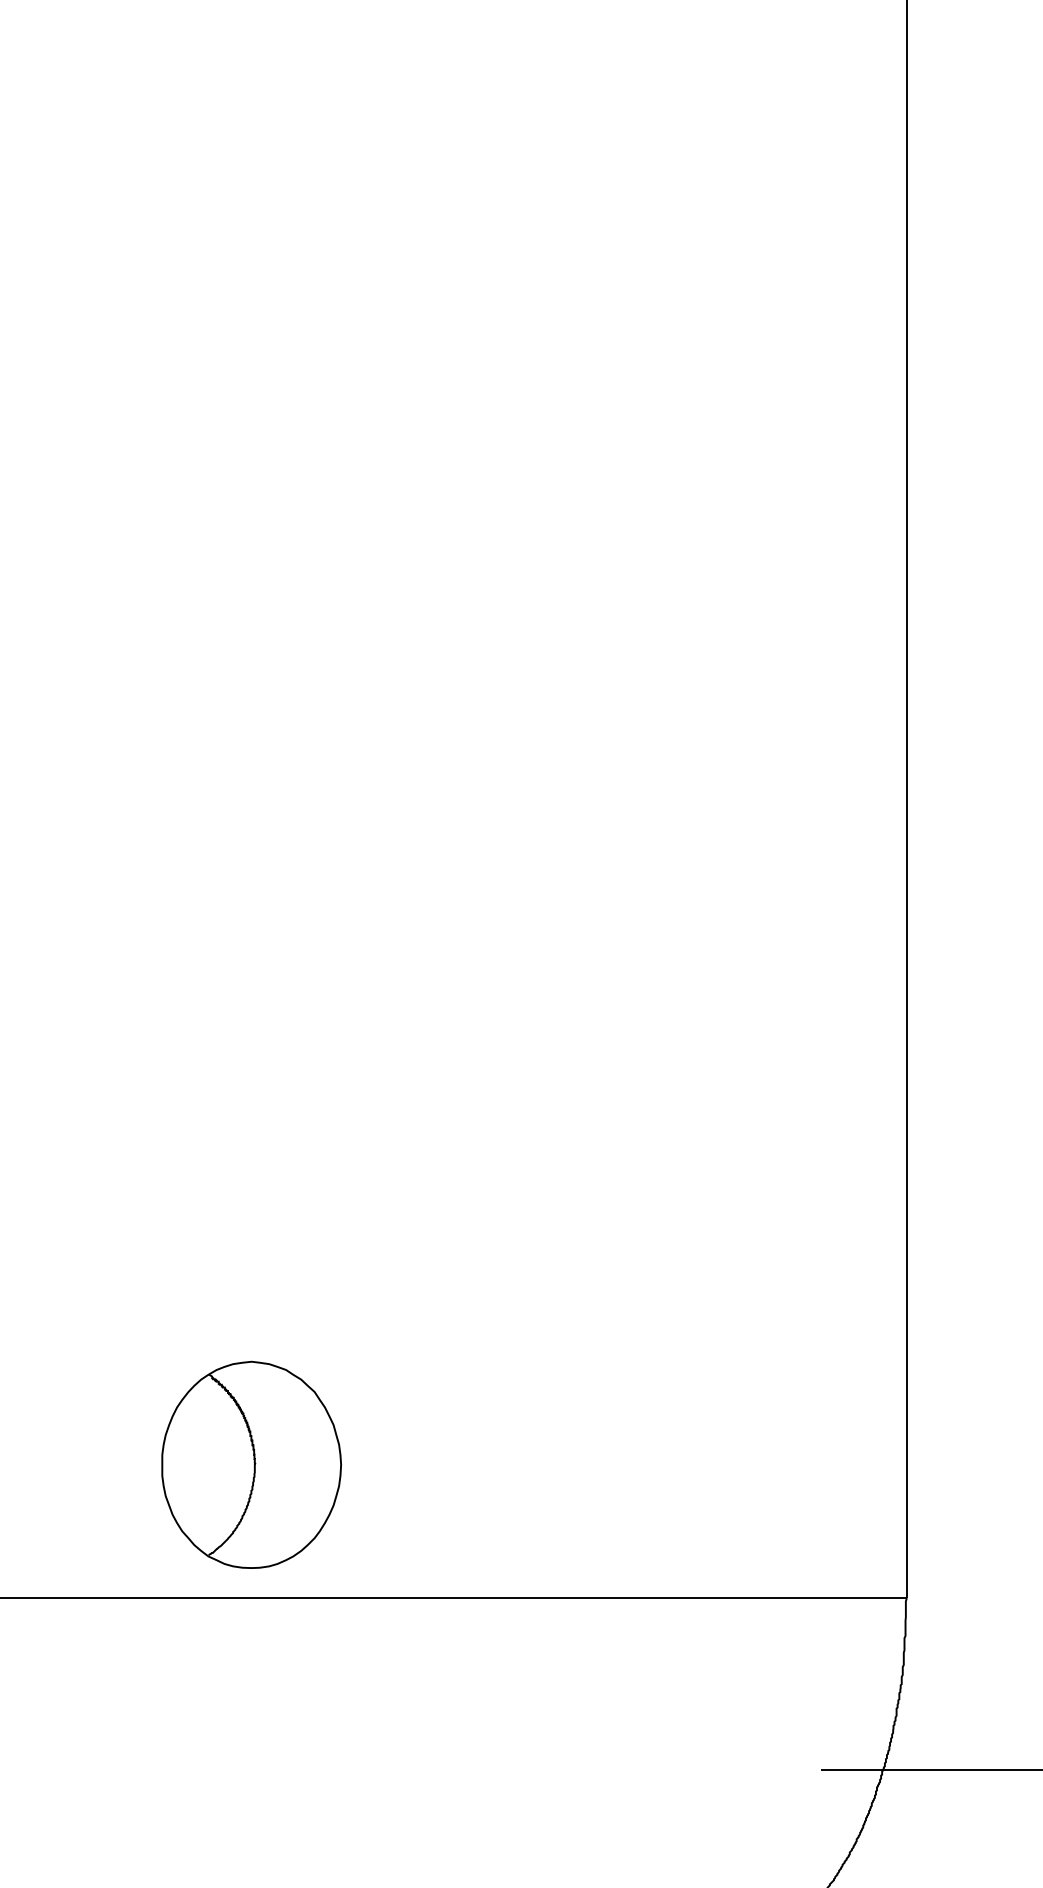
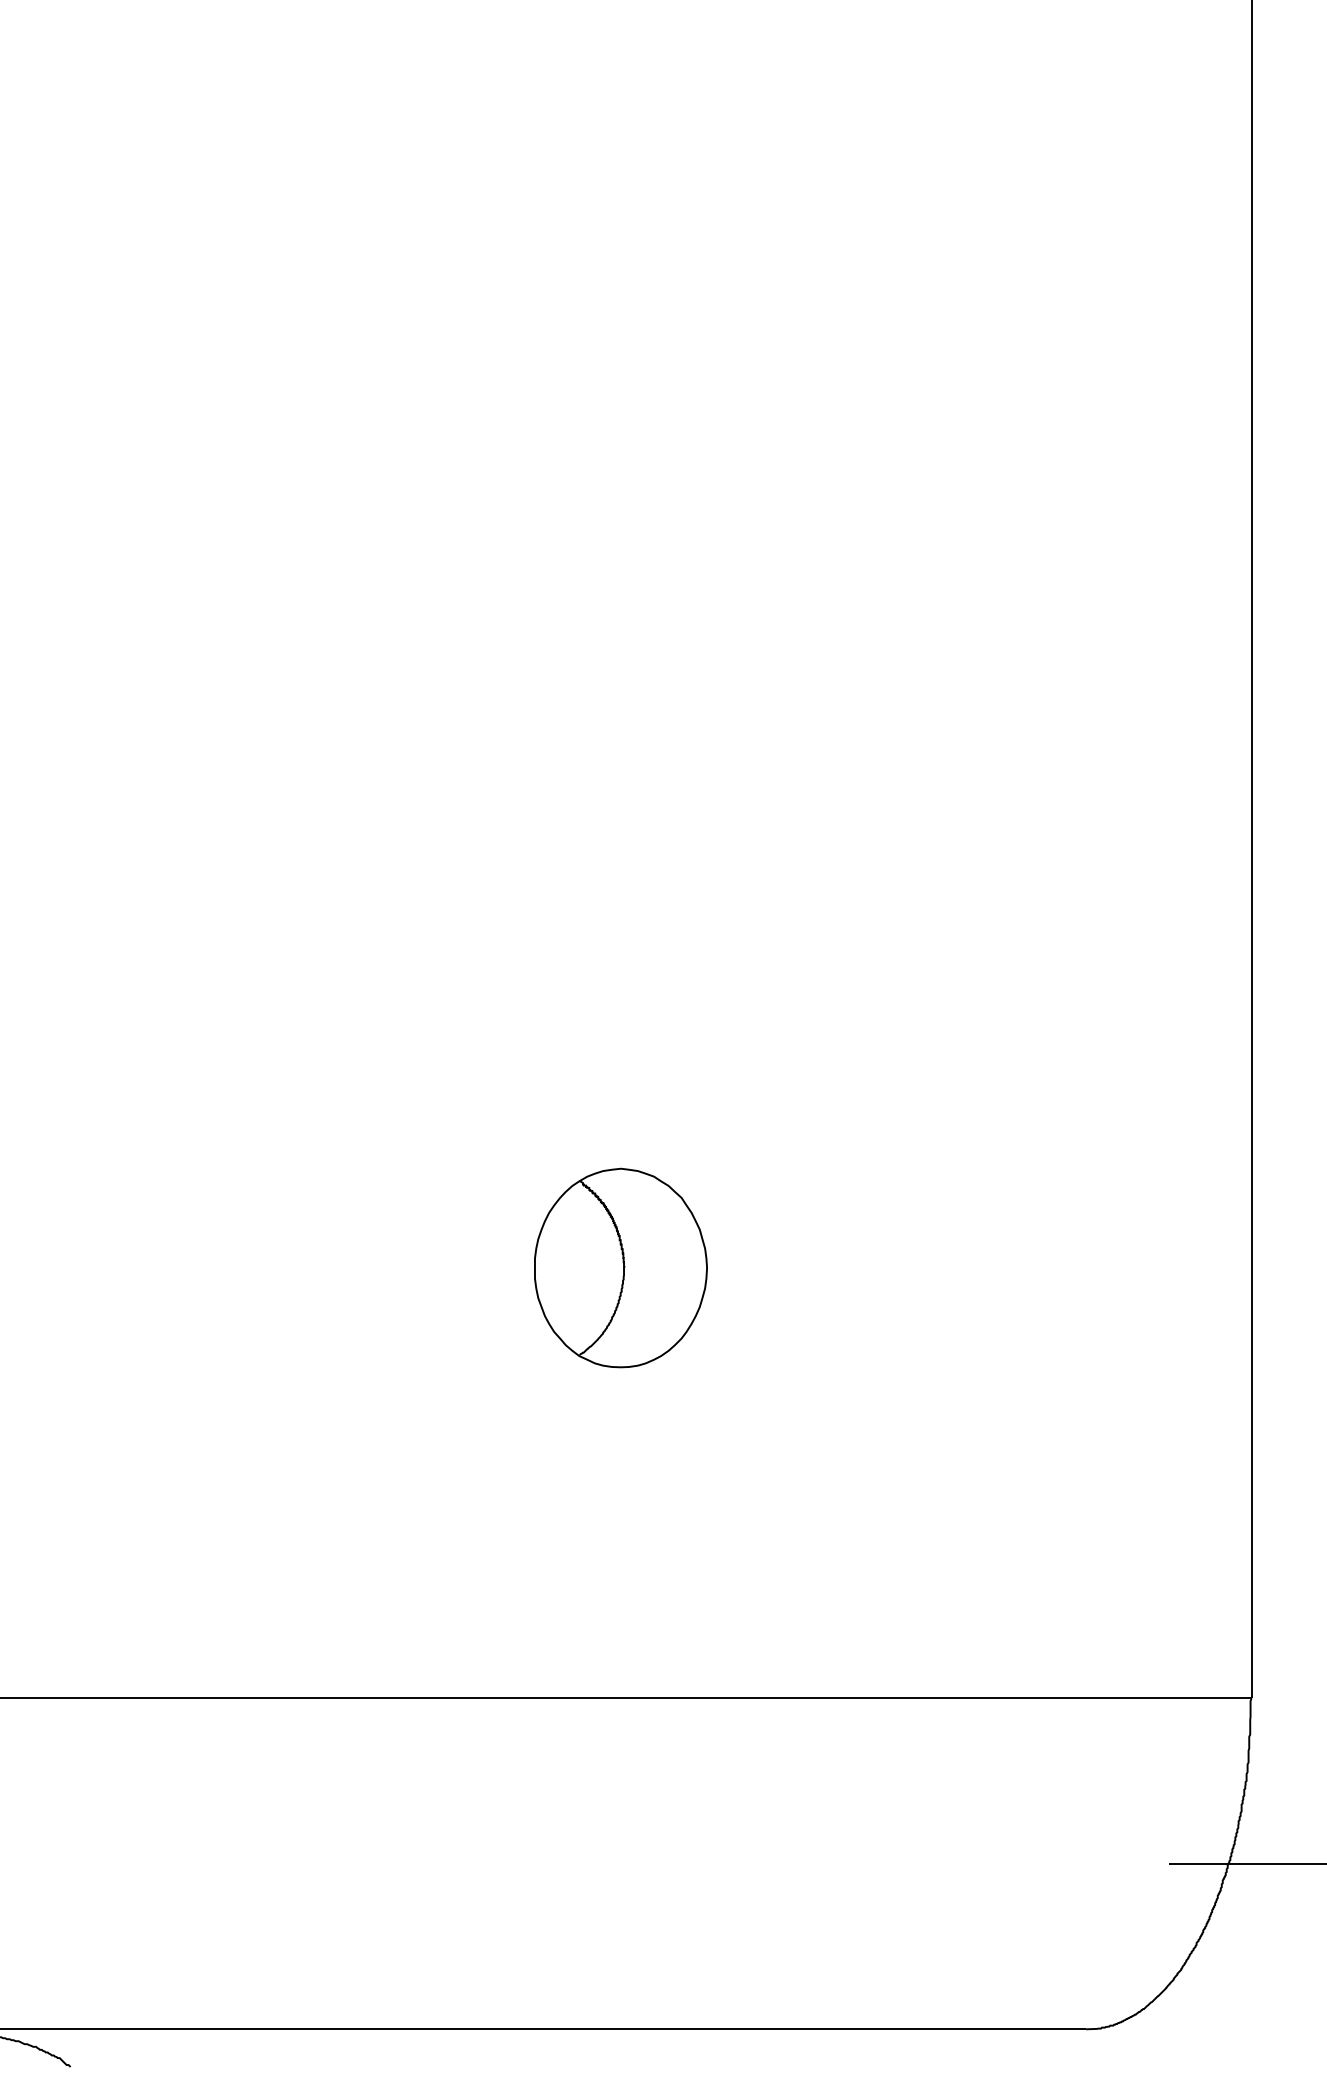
part: (251, 1464) -> (620, 1267), moved

